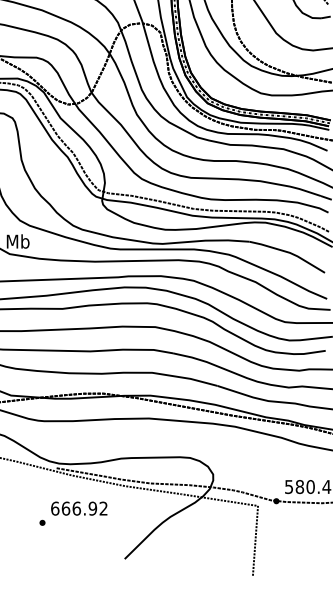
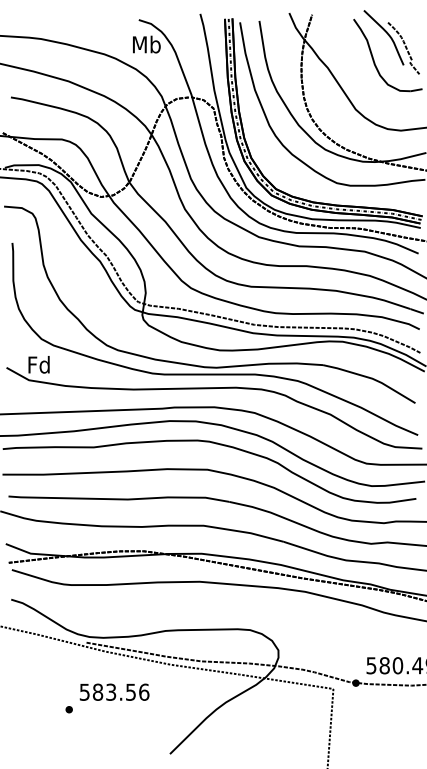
text: (18, 241) -> (39, 364), Mb -> Fd
text: (79, 508) -> (114, 691), 666.92 -> 583.56

